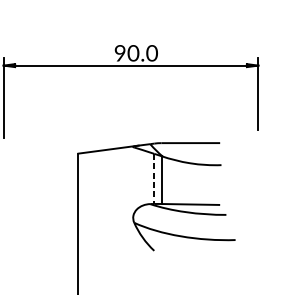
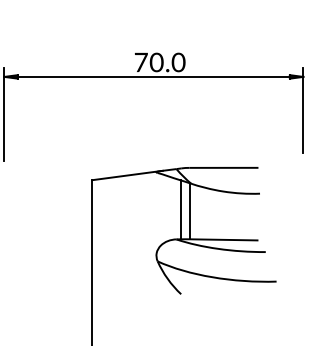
text: (119, 52) -> (140, 61), 90.0 -> 70.0
line: (154, 179) -> (181, 210), dashed -> solid

